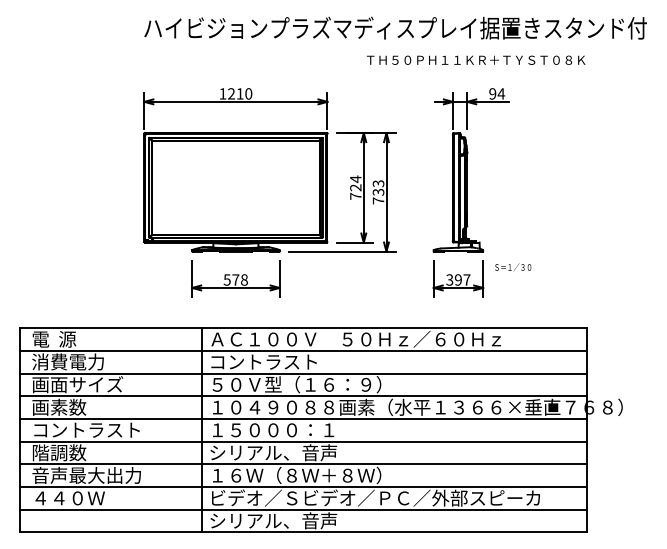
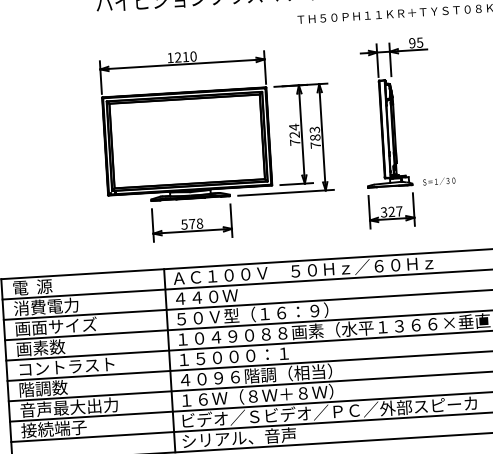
text: (501, 93) -> (420, 42), 94 -> 95
text: (378, 191) -> (315, 136), 733 -> 783
text: (513, 267) -> (439, 181), moved
text: (457, 280) -> (390, 212), 397 -> 327
text: (263, 361) -> (221, 295), コントラスト -> ４４０Ｗ
text: (295, 452) -> (255, 375), シリアル、音声 -> ４０９６階調（相当）
text: (68, 497) -> (54, 428), ４４０Ｗ -> 接続端子

